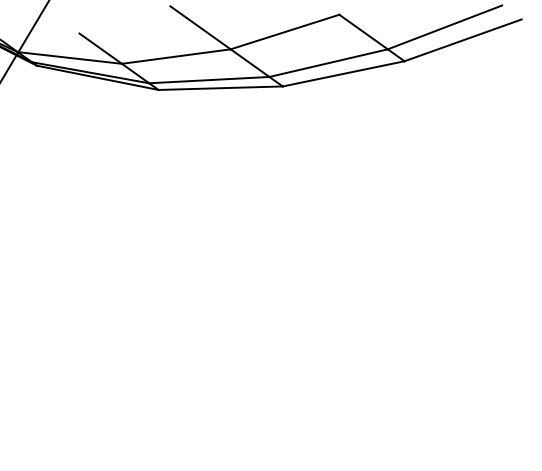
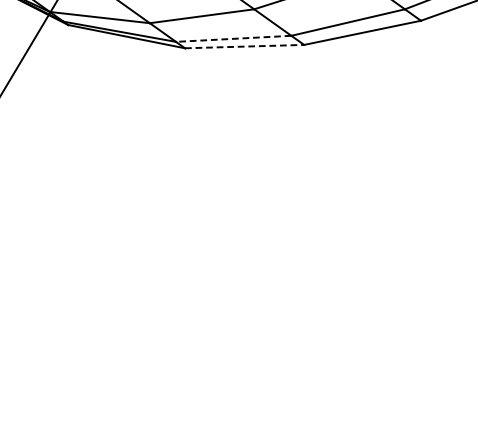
line: (208, 80) -> (232, 39), solid -> dashed
line: (221, 88) -> (245, 46), solid -> dashed

